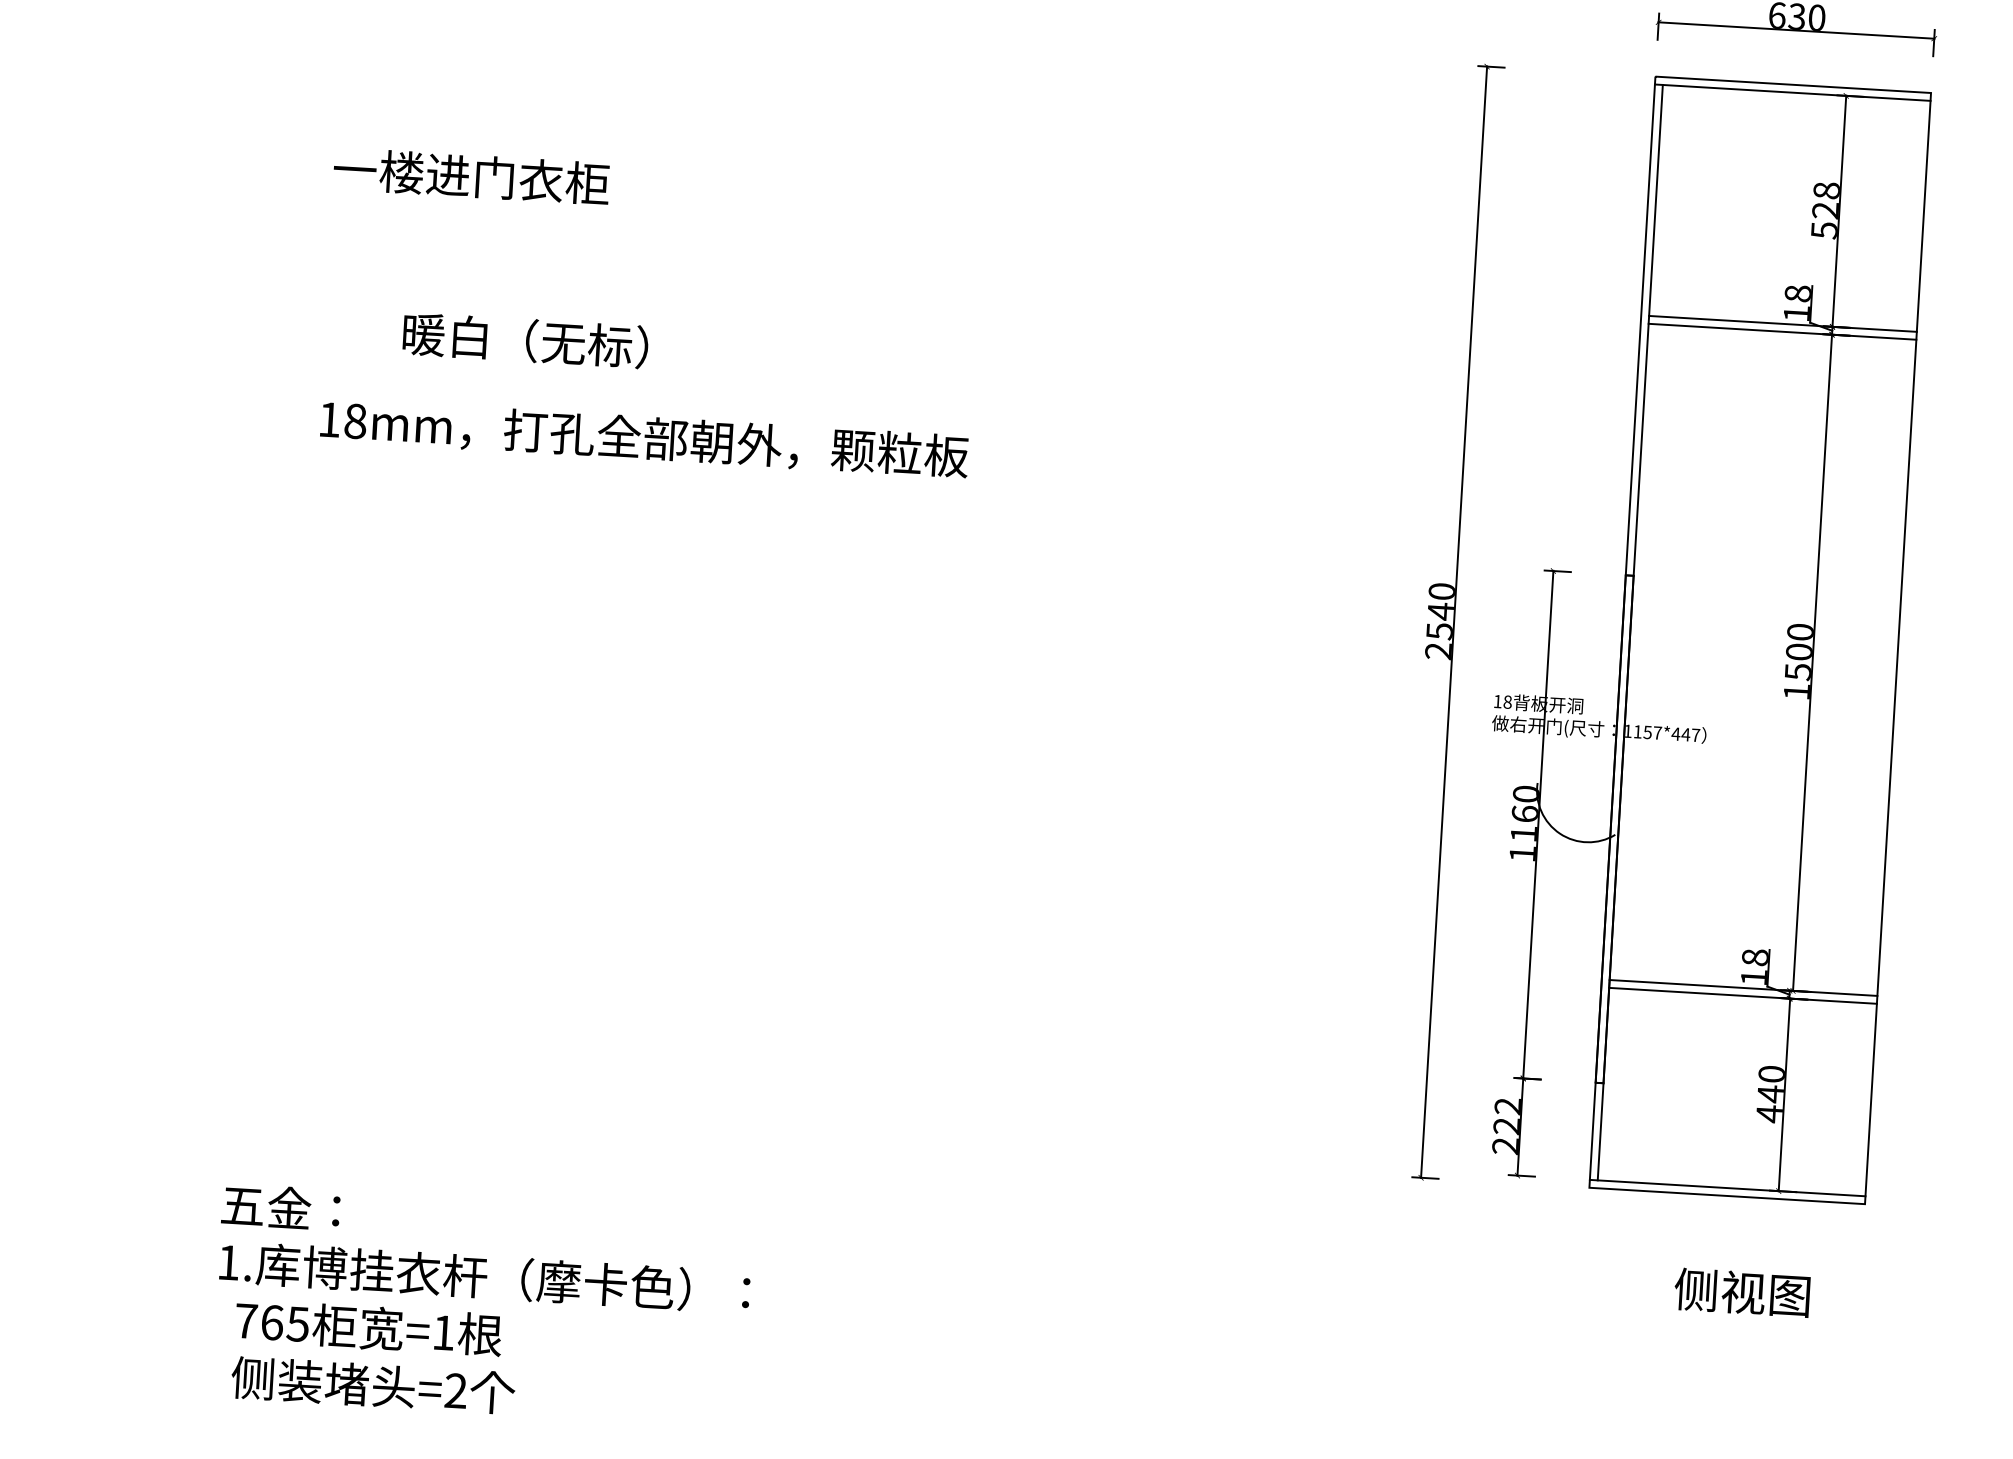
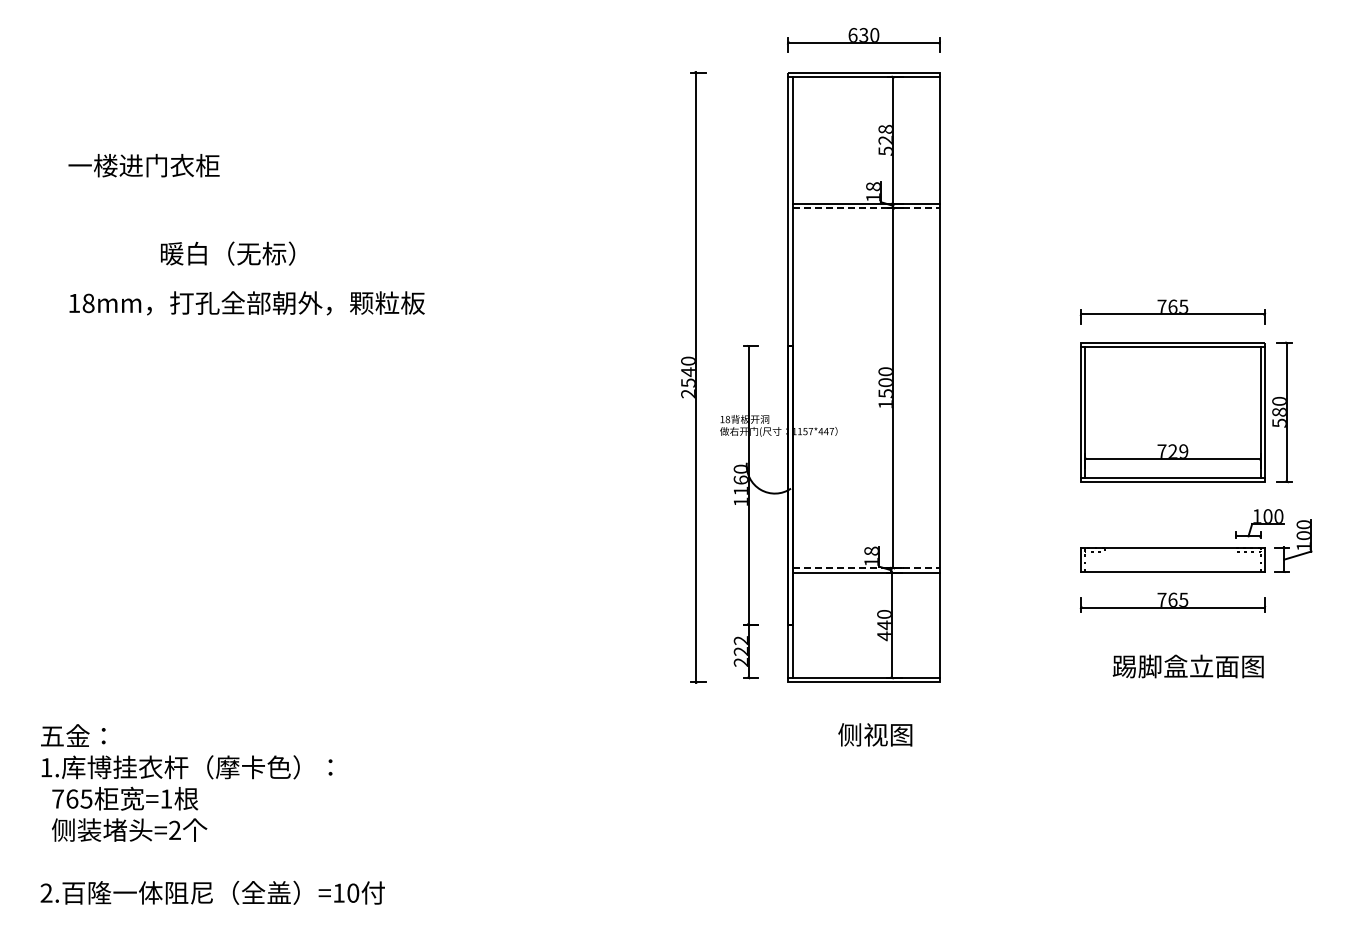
line: (1783, 332) -> (866, 208), solid -> dashed
text: (526, 340) -> (228, 253), moved
line: (1744, 988) -> (866, 568), solid -> dashed

